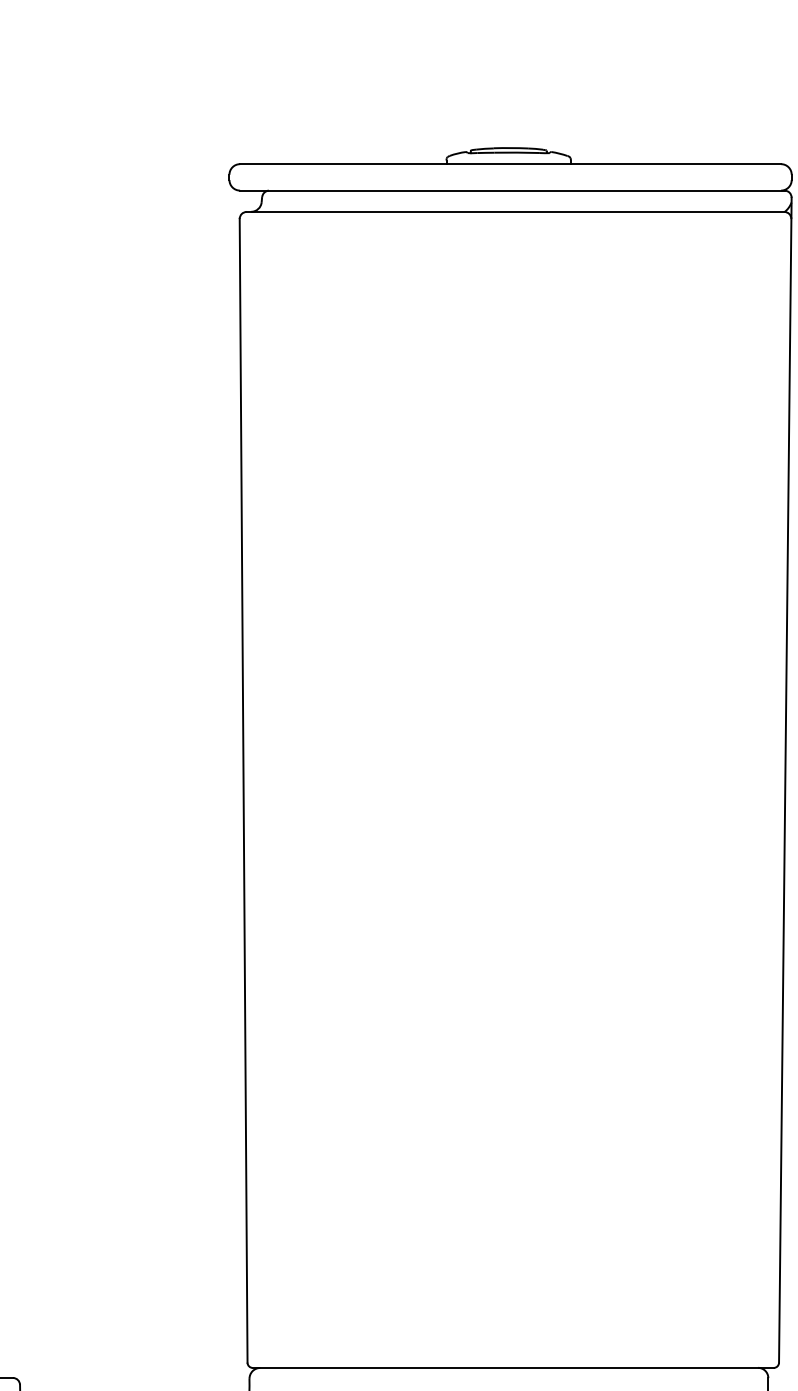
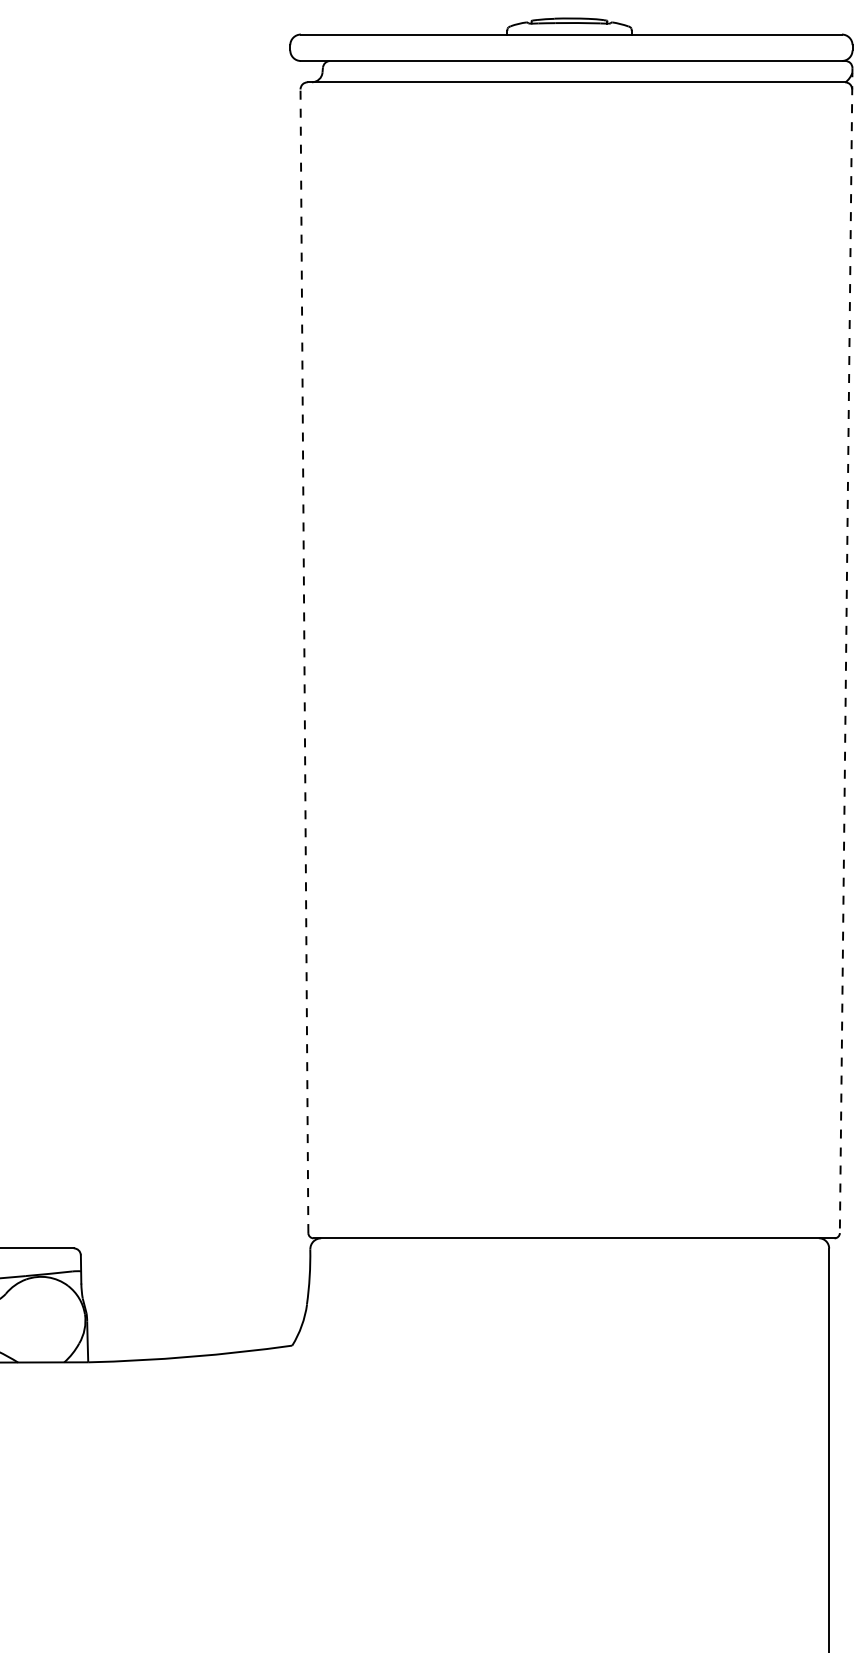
line: (785, 781) -> (846, 651), solid -> dashed
line: (243, 791) -> (304, 661), solid -> dashed

